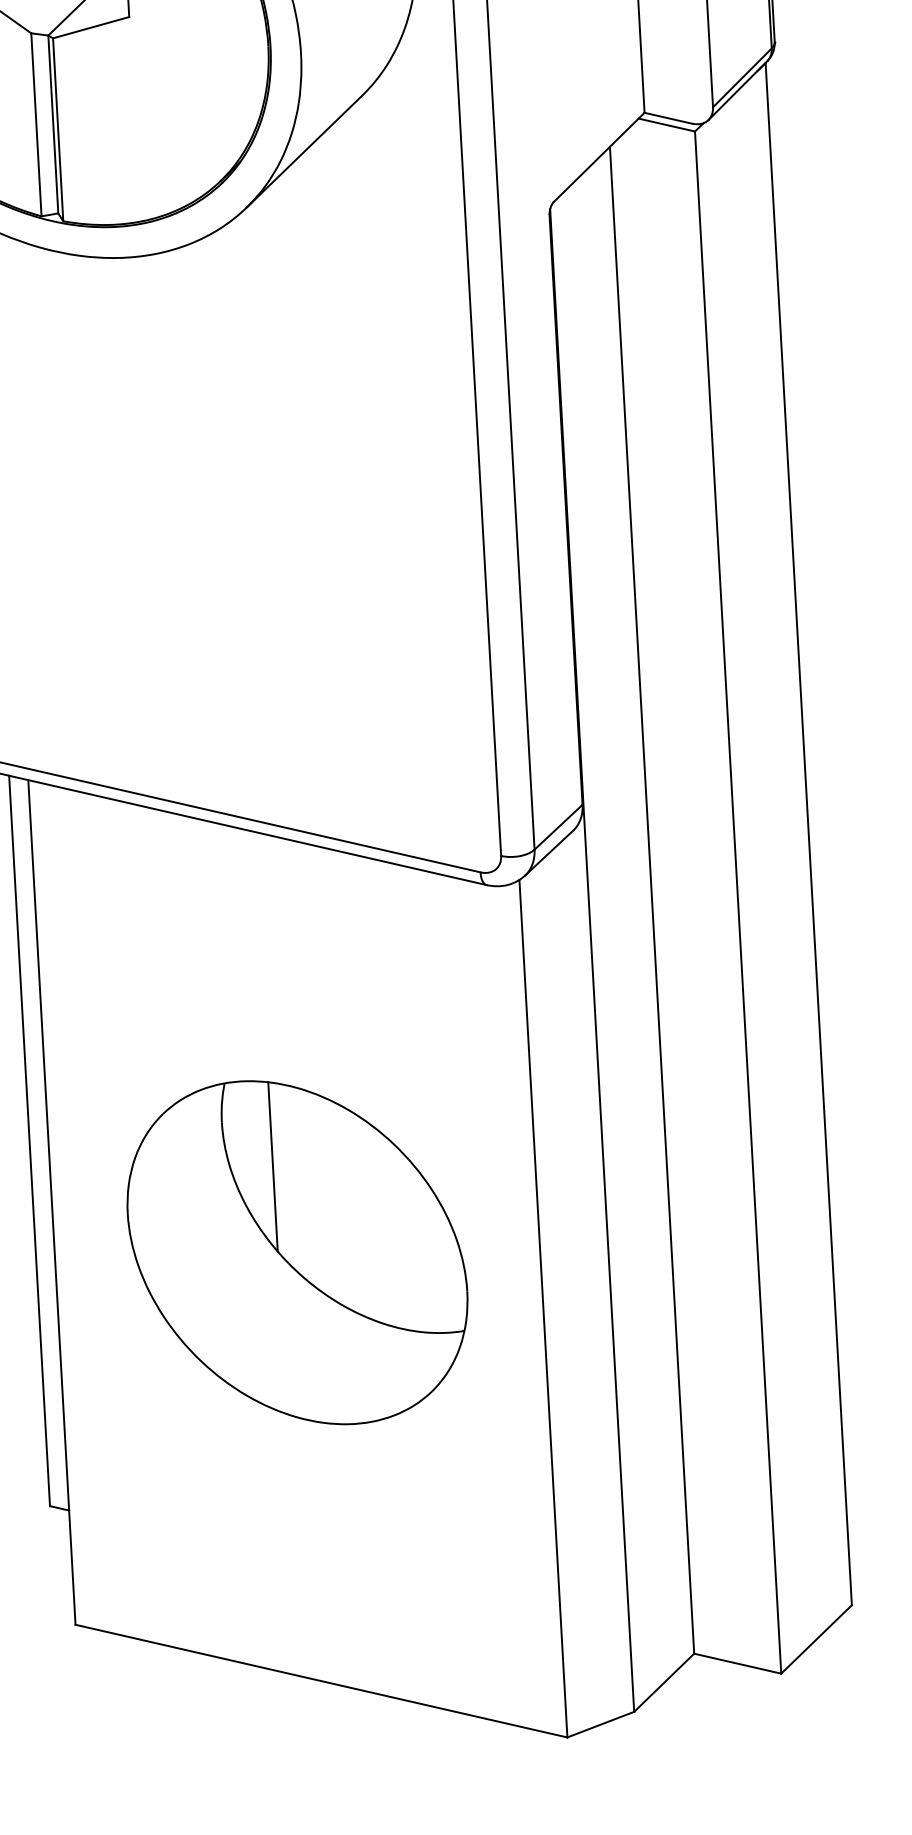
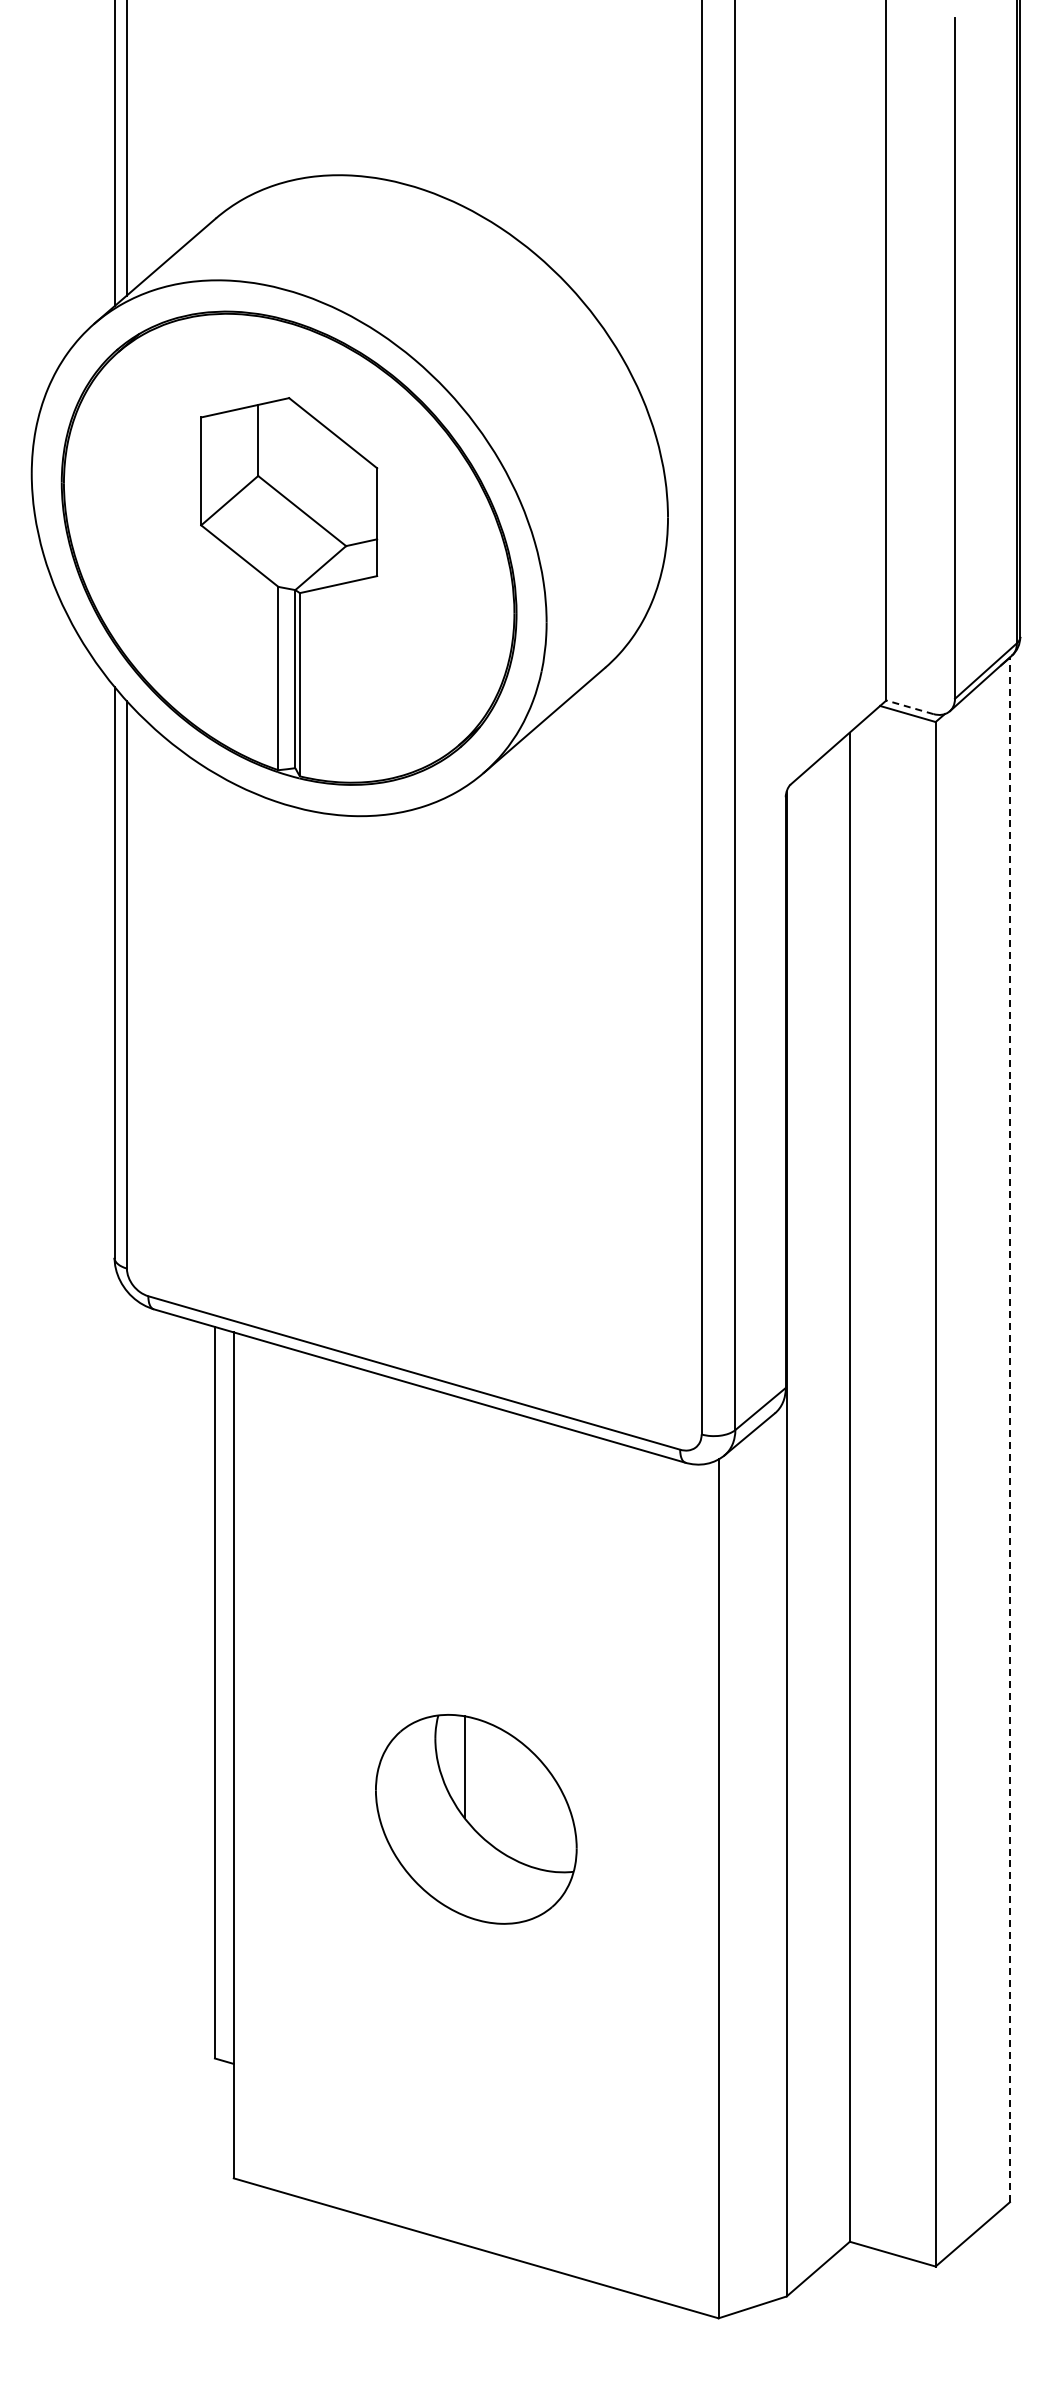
line: (668, 118) -> (909, 707), solid -> dashed
line: (808, 833) -> (1009, 1429), solid -> dashed
part: (297, 1252) -> (476, 1819), size x0.6

